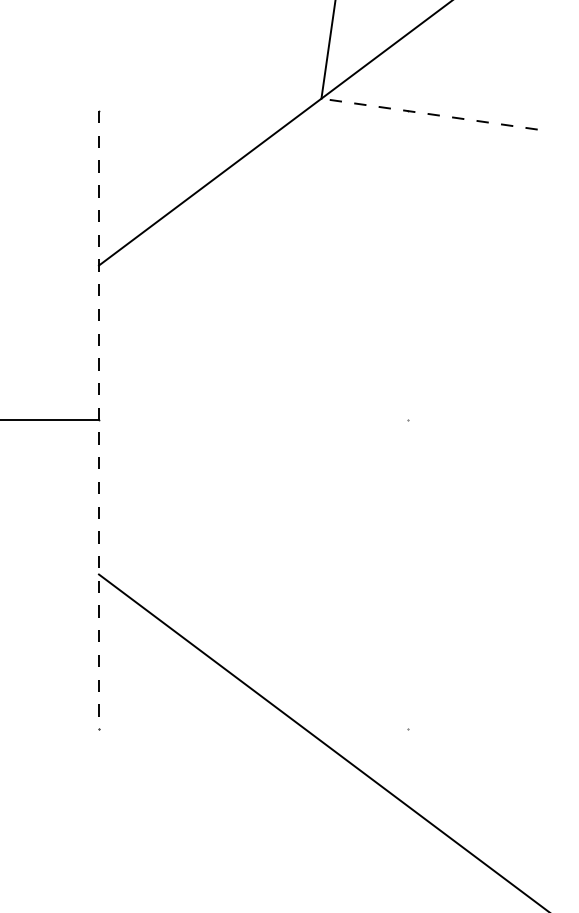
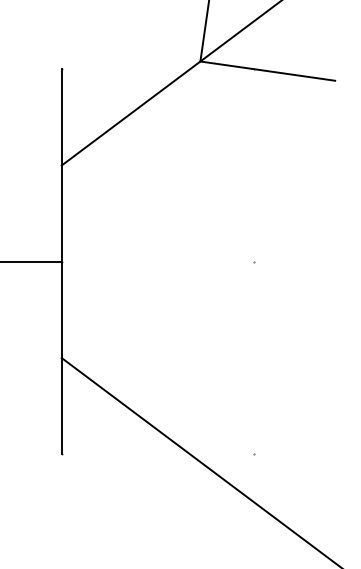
line: (429, 114) -> (267, 71), dashed -> solid
line: (98, 419) -> (61, 261), dashed -> solid

